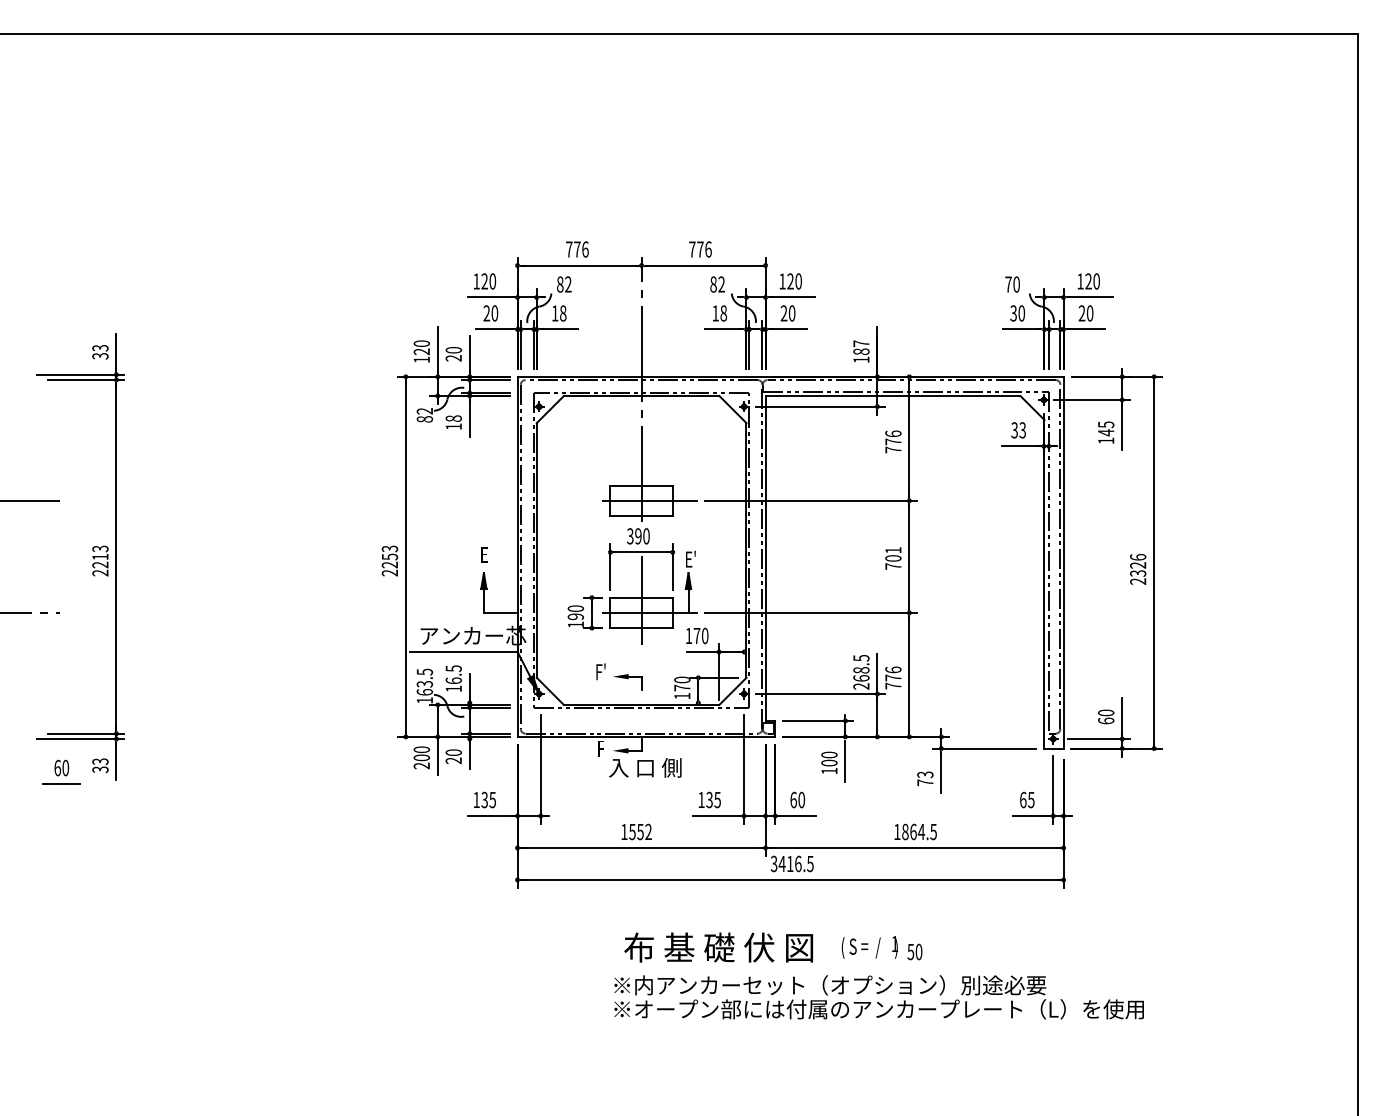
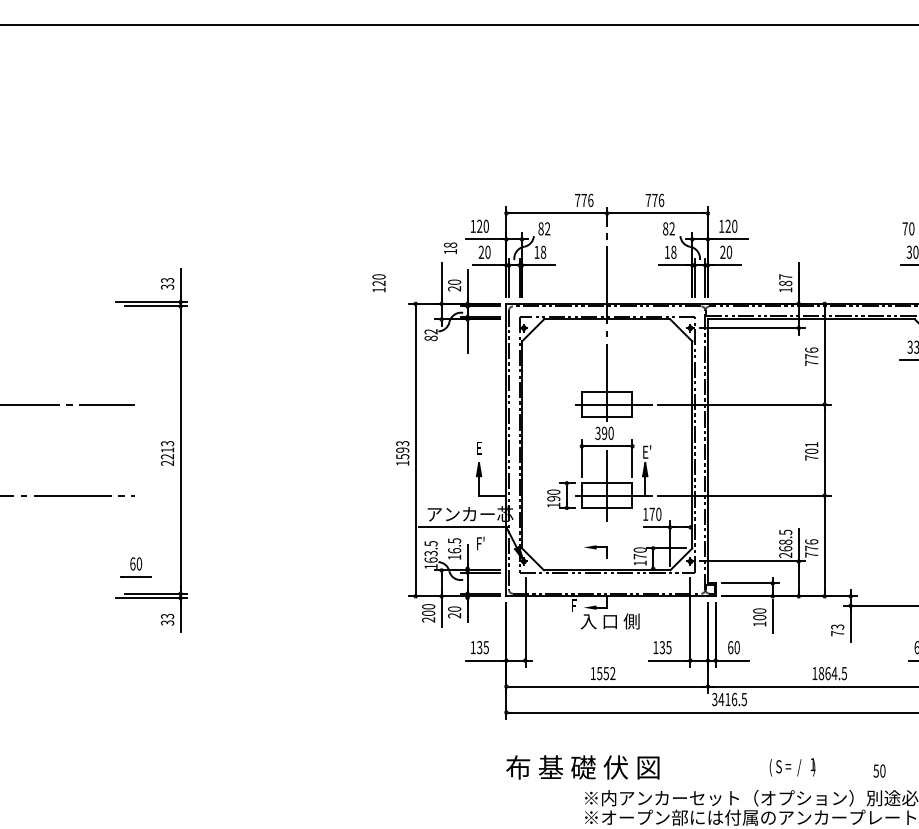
text: (577, 249) -> (584, 200), moved
text: (421, 351) -> (378, 283), moved
text: (453, 422) -> (450, 248), moved
text: (389, 564) -> (402, 456), 2253 -> 1593
text: (600, 671) -> (480, 543), moved
part: (61, 771) -> (135, 566), moved
text: (718, 947) -> (582, 767), moved
text: (914, 951) -> (879, 770), moved

